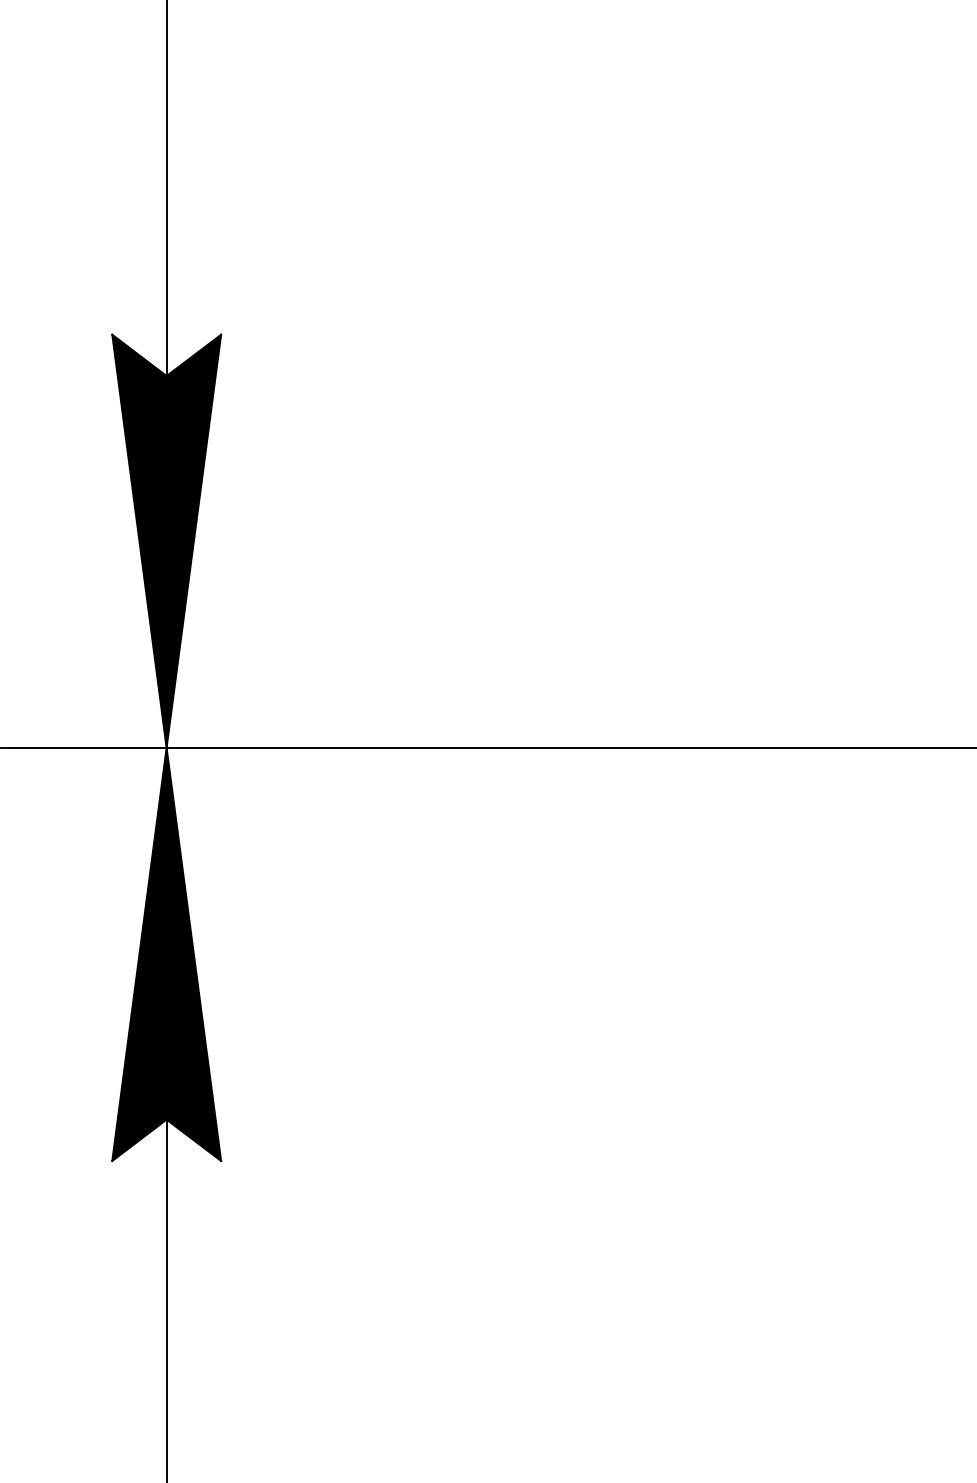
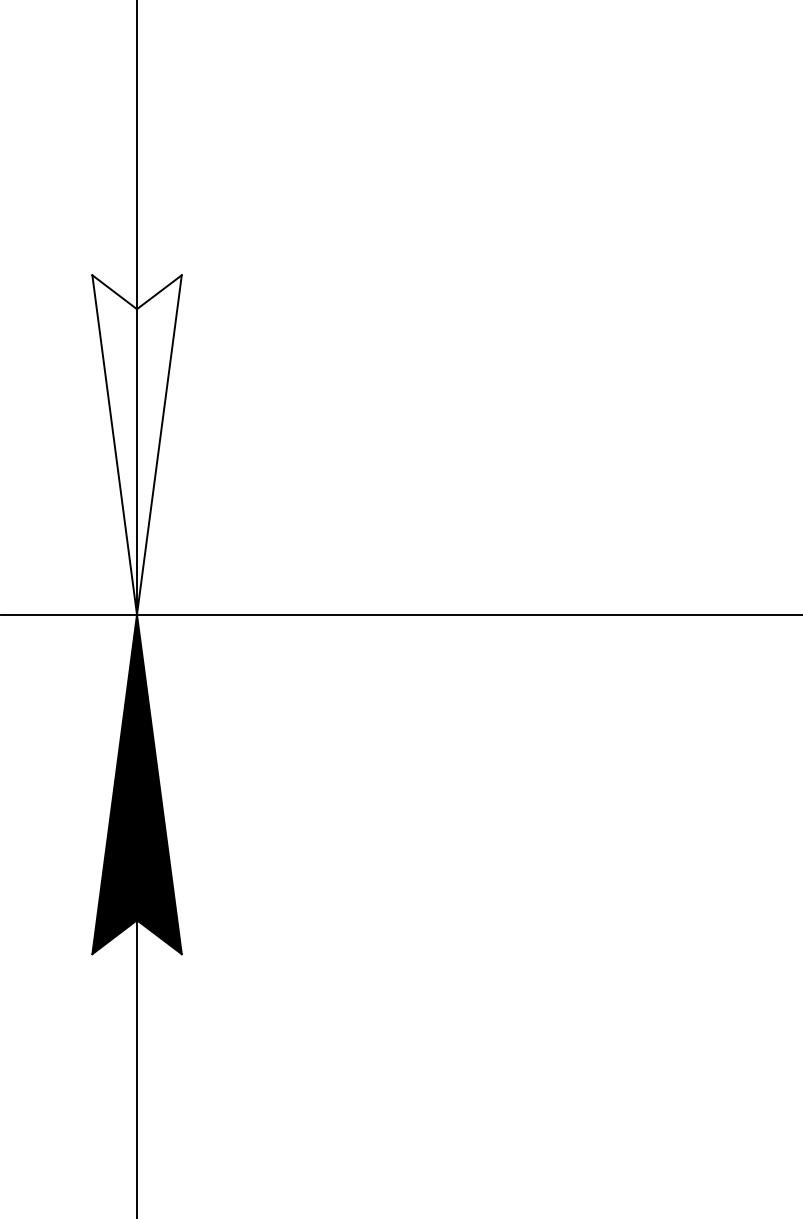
fill: (166, 540) -> (136, 444), removed

